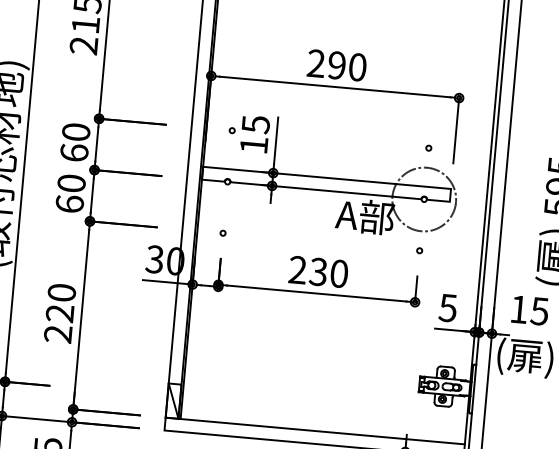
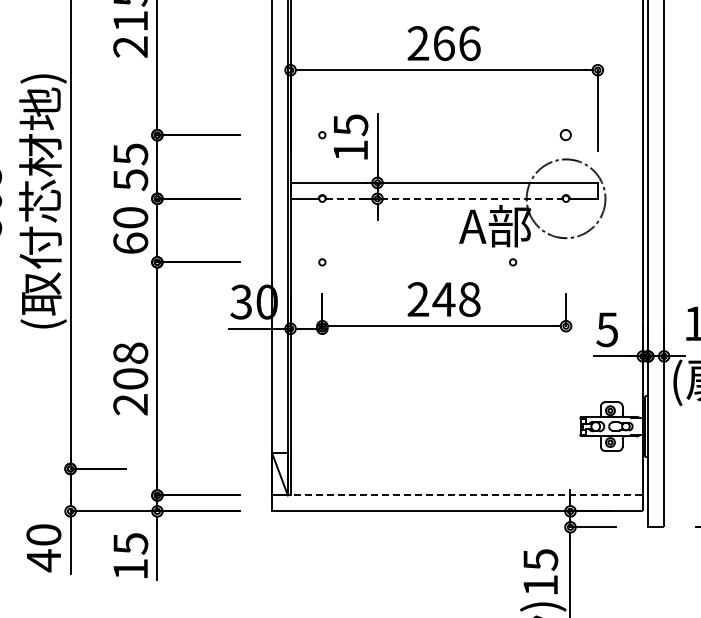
text: (347, 66) -> (456, 43), 290 -> 266
text: (75, 142) -> (130, 167), 60 -> 55
circle: (429, 148) -> (566, 135), size x1.6
line: (326, 190) -> (444, 198), solid -> dashed
circle: (419, 250) -> (513, 262), moved
text: (328, 272) -> (456, 299), 230 -> 248
text: (60, 302) -> (130, 365), 220 -> 208
line: (315, 431) -> (457, 495), solid -> dashed

